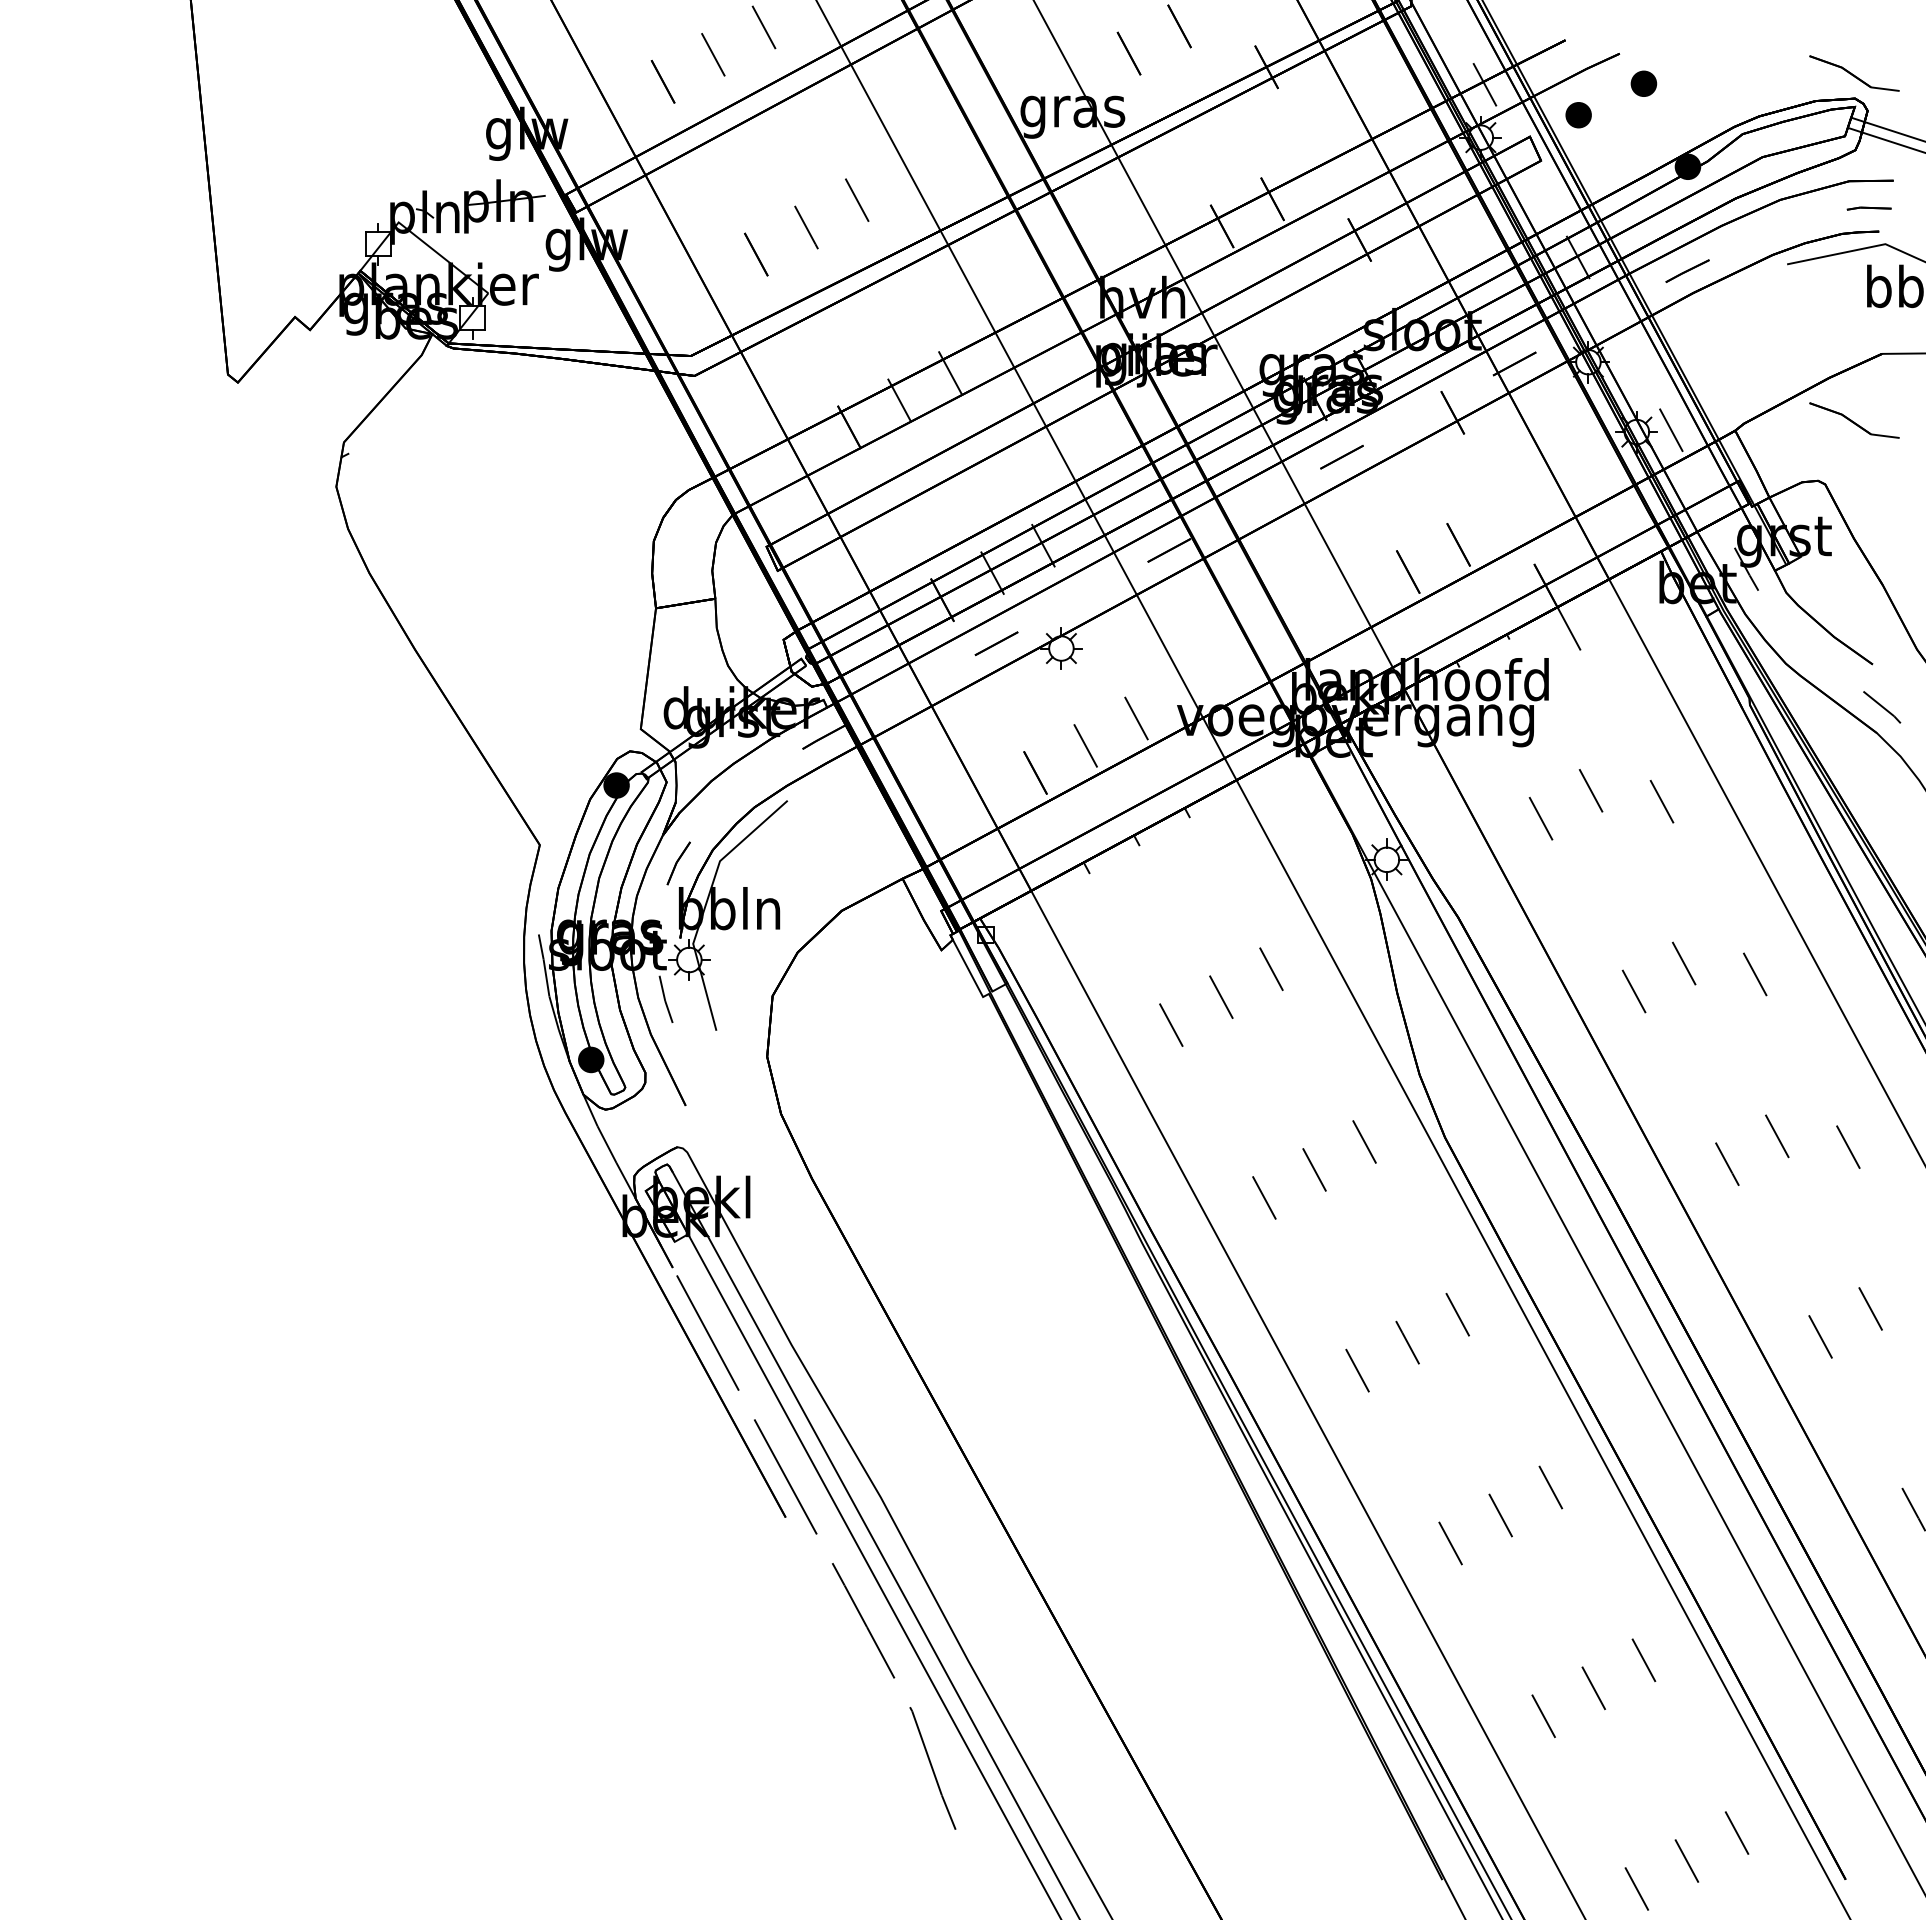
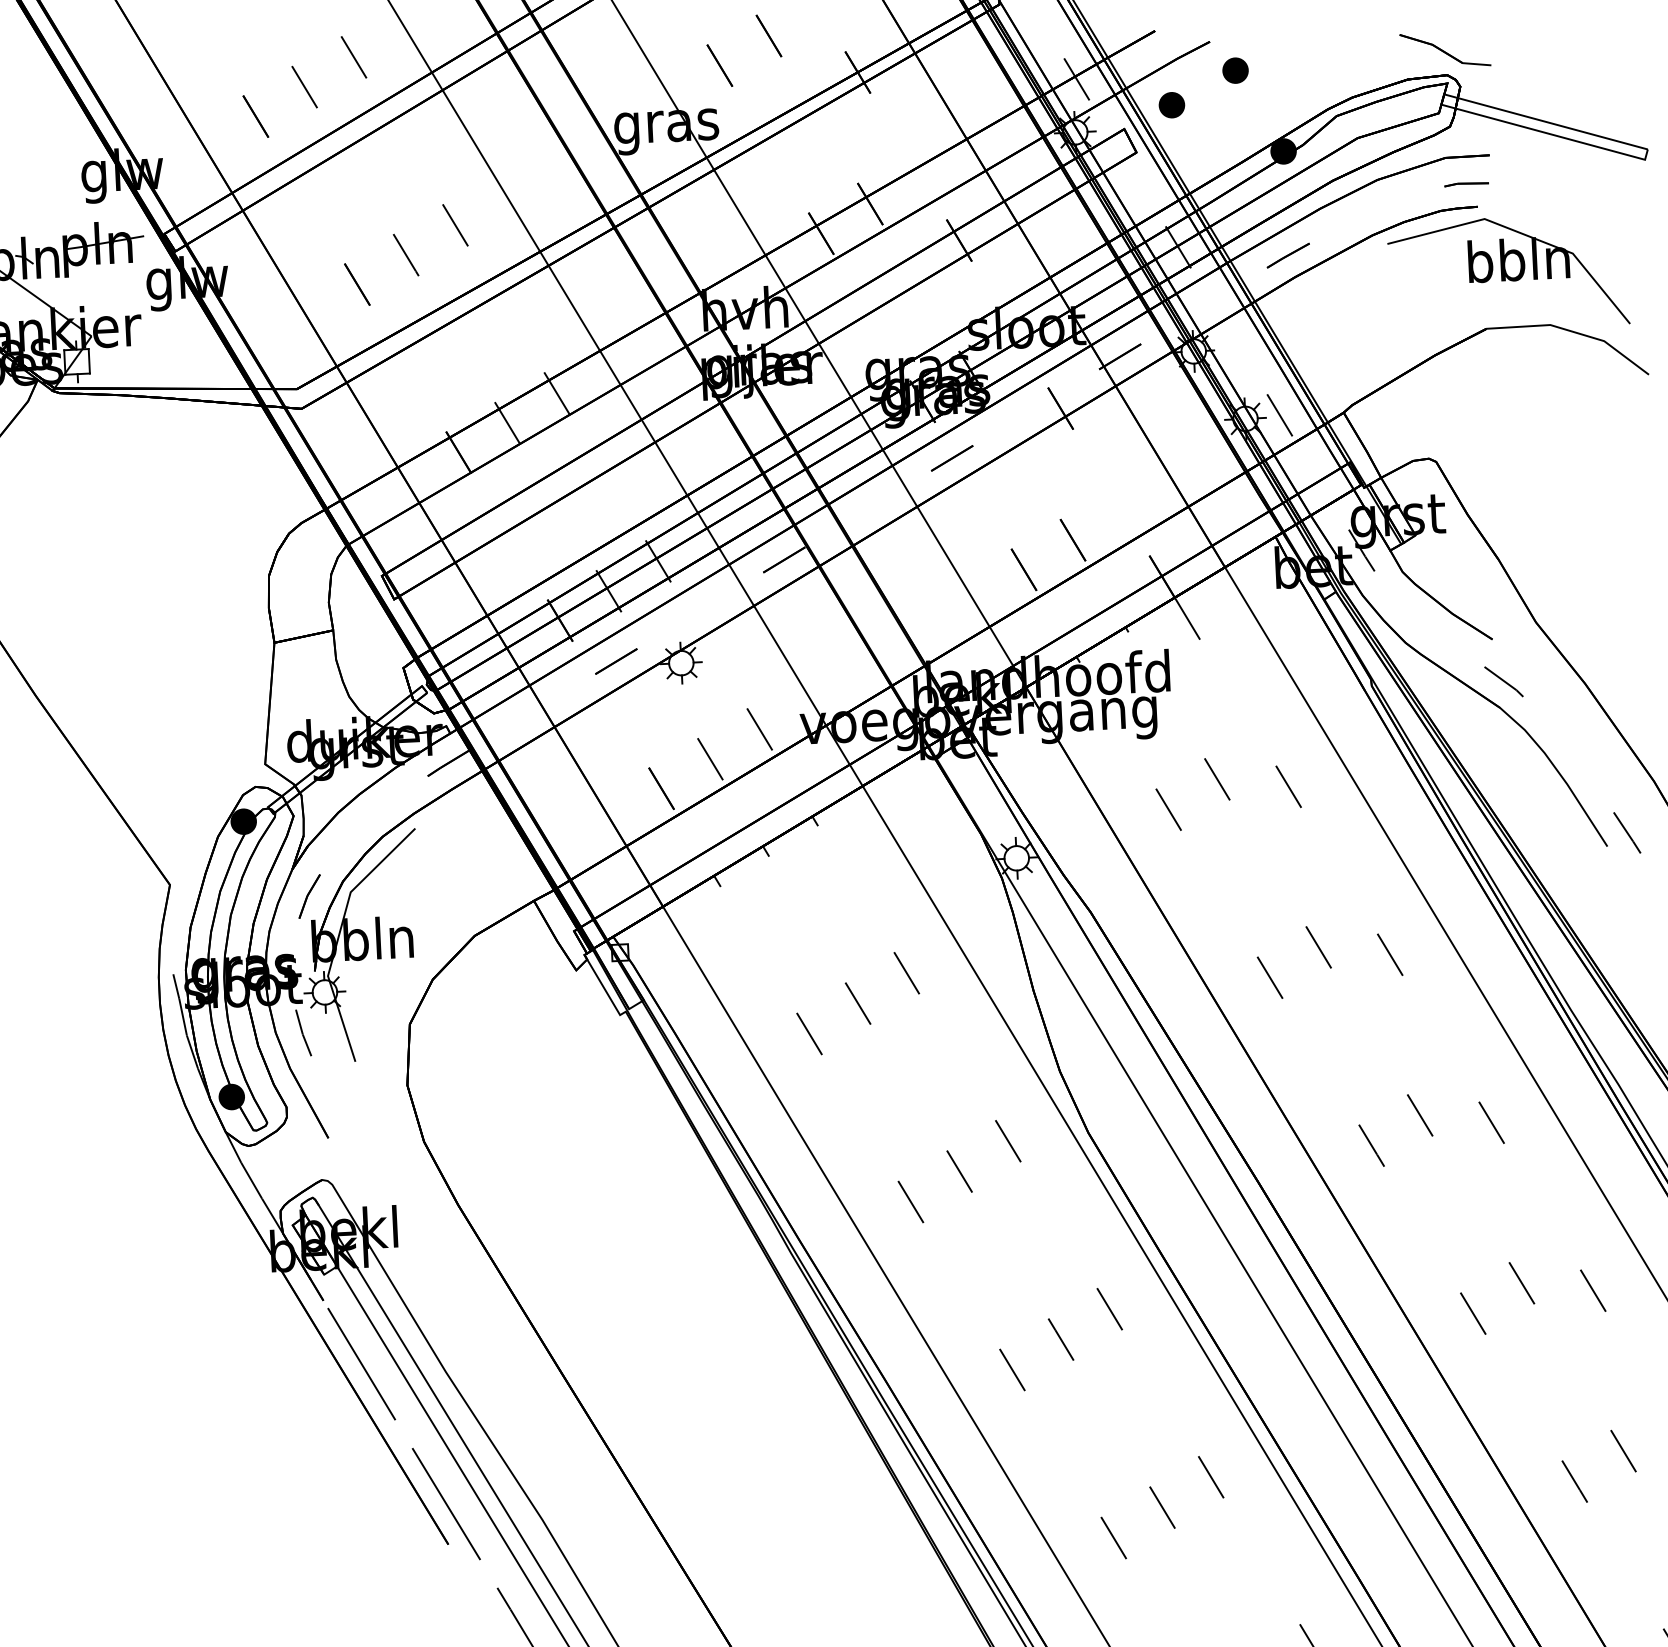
part: (1854, 420) -> (1462, 396), removed

